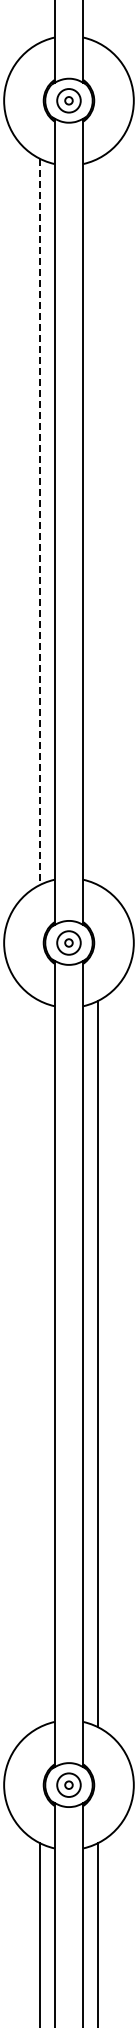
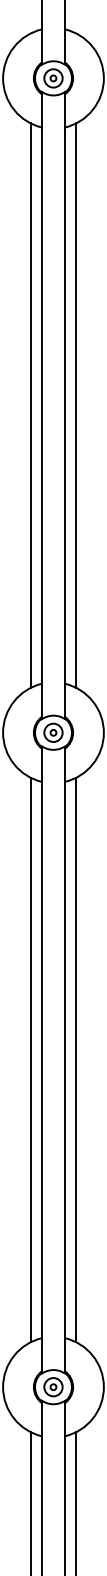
line: (98, 521) -> (76, 405), added
line: (39, 522) -> (30, 406), dashed -> solid
line: (39, 1363) -> (30, 1059), added

